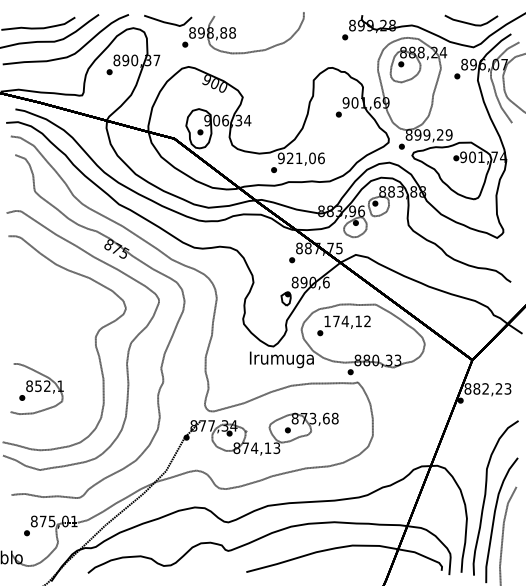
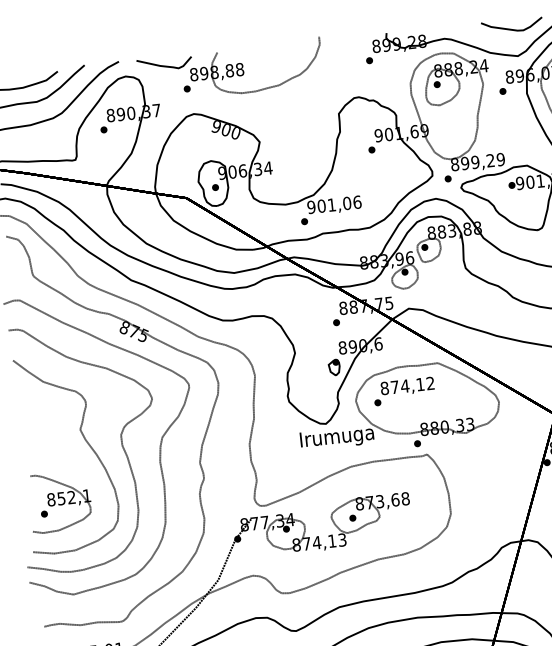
text: (289, 158) -> (320, 206), 921,06 -> 901,06
text: (327, 321) -> (384, 388), 174,12 -> 874,12
part: (64, 339) -> (85, 441), added

